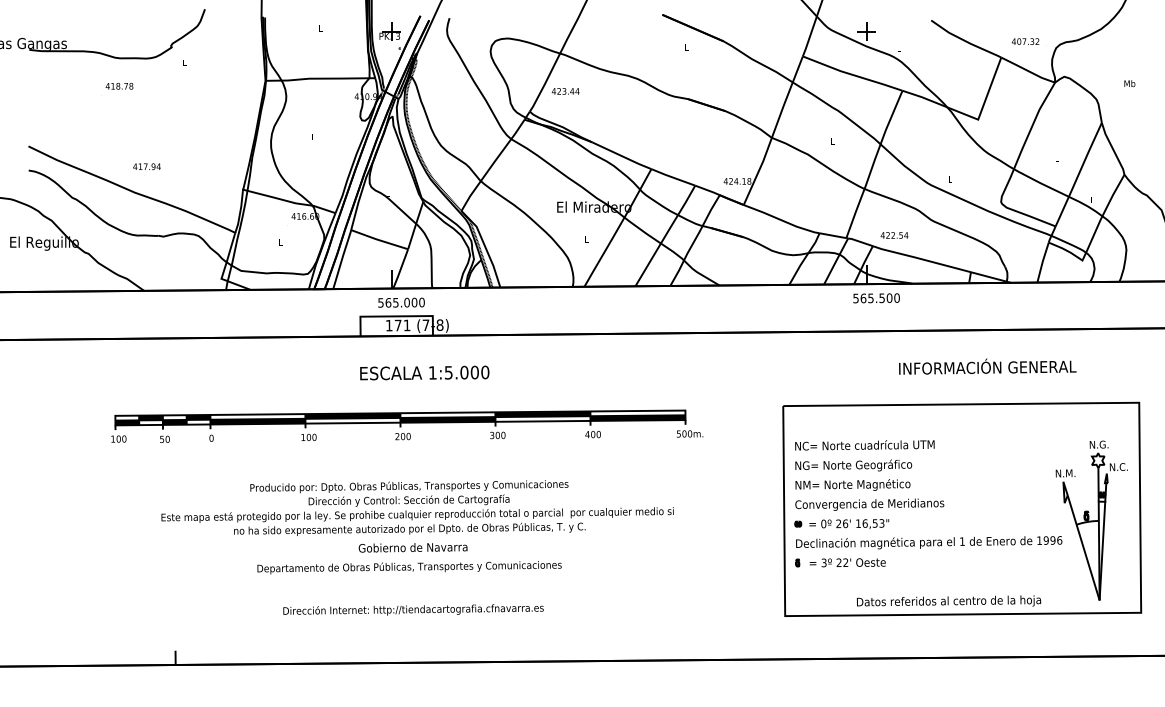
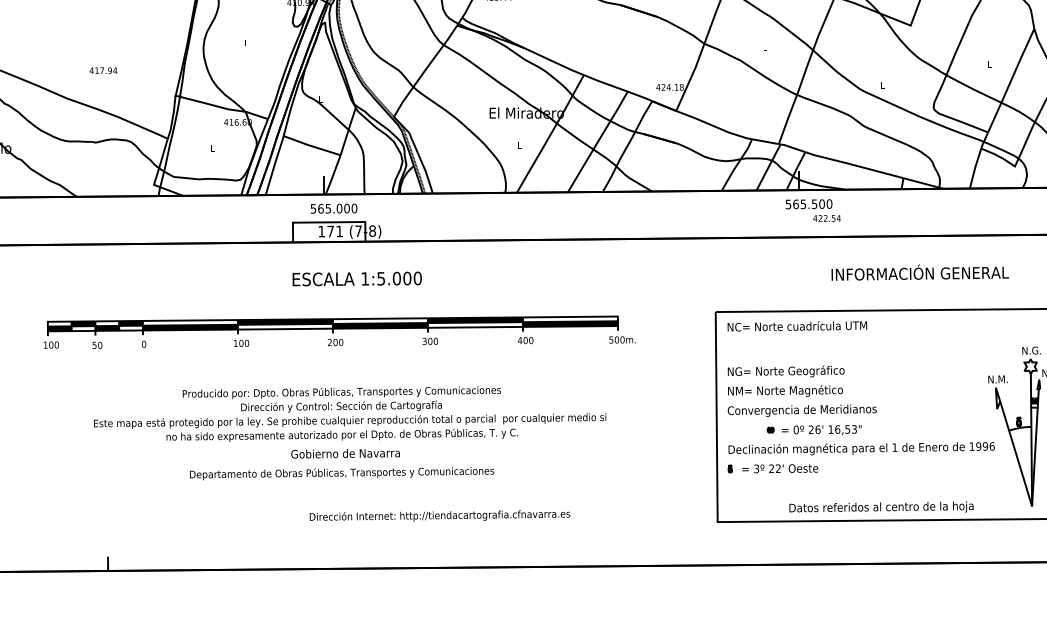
text: (146, 166) -> (102, 70), moved
text: (894, 235) -> (826, 218), moved
text: (864, 445) -> (796, 326), moved
part: (841, 523) -> (813, 429), moved
text: (413, 609) -> (439, 515), moved

